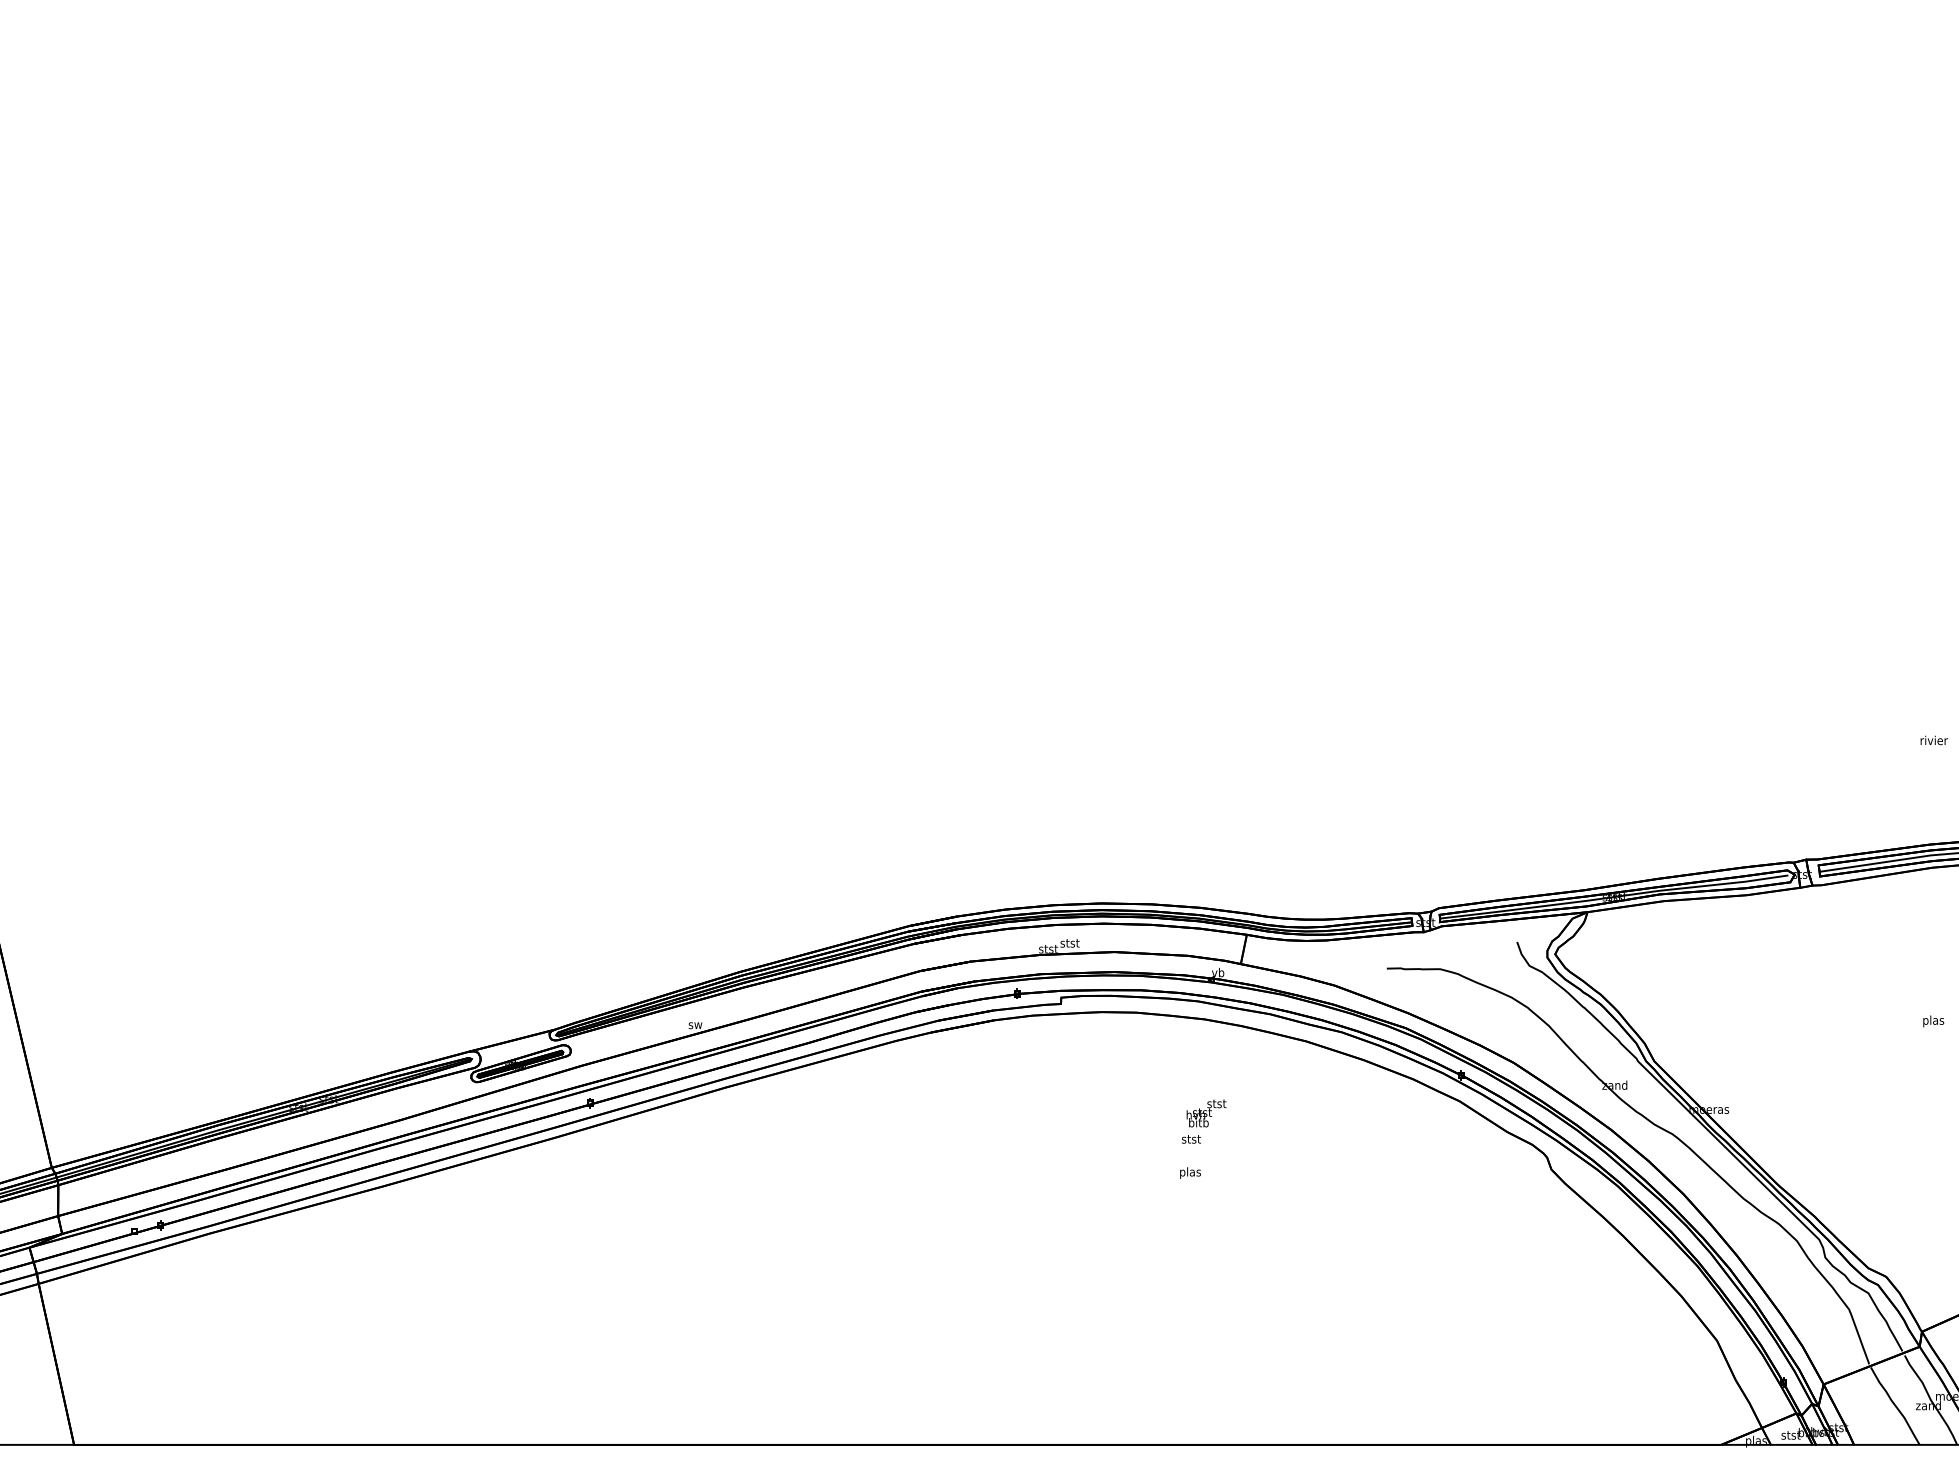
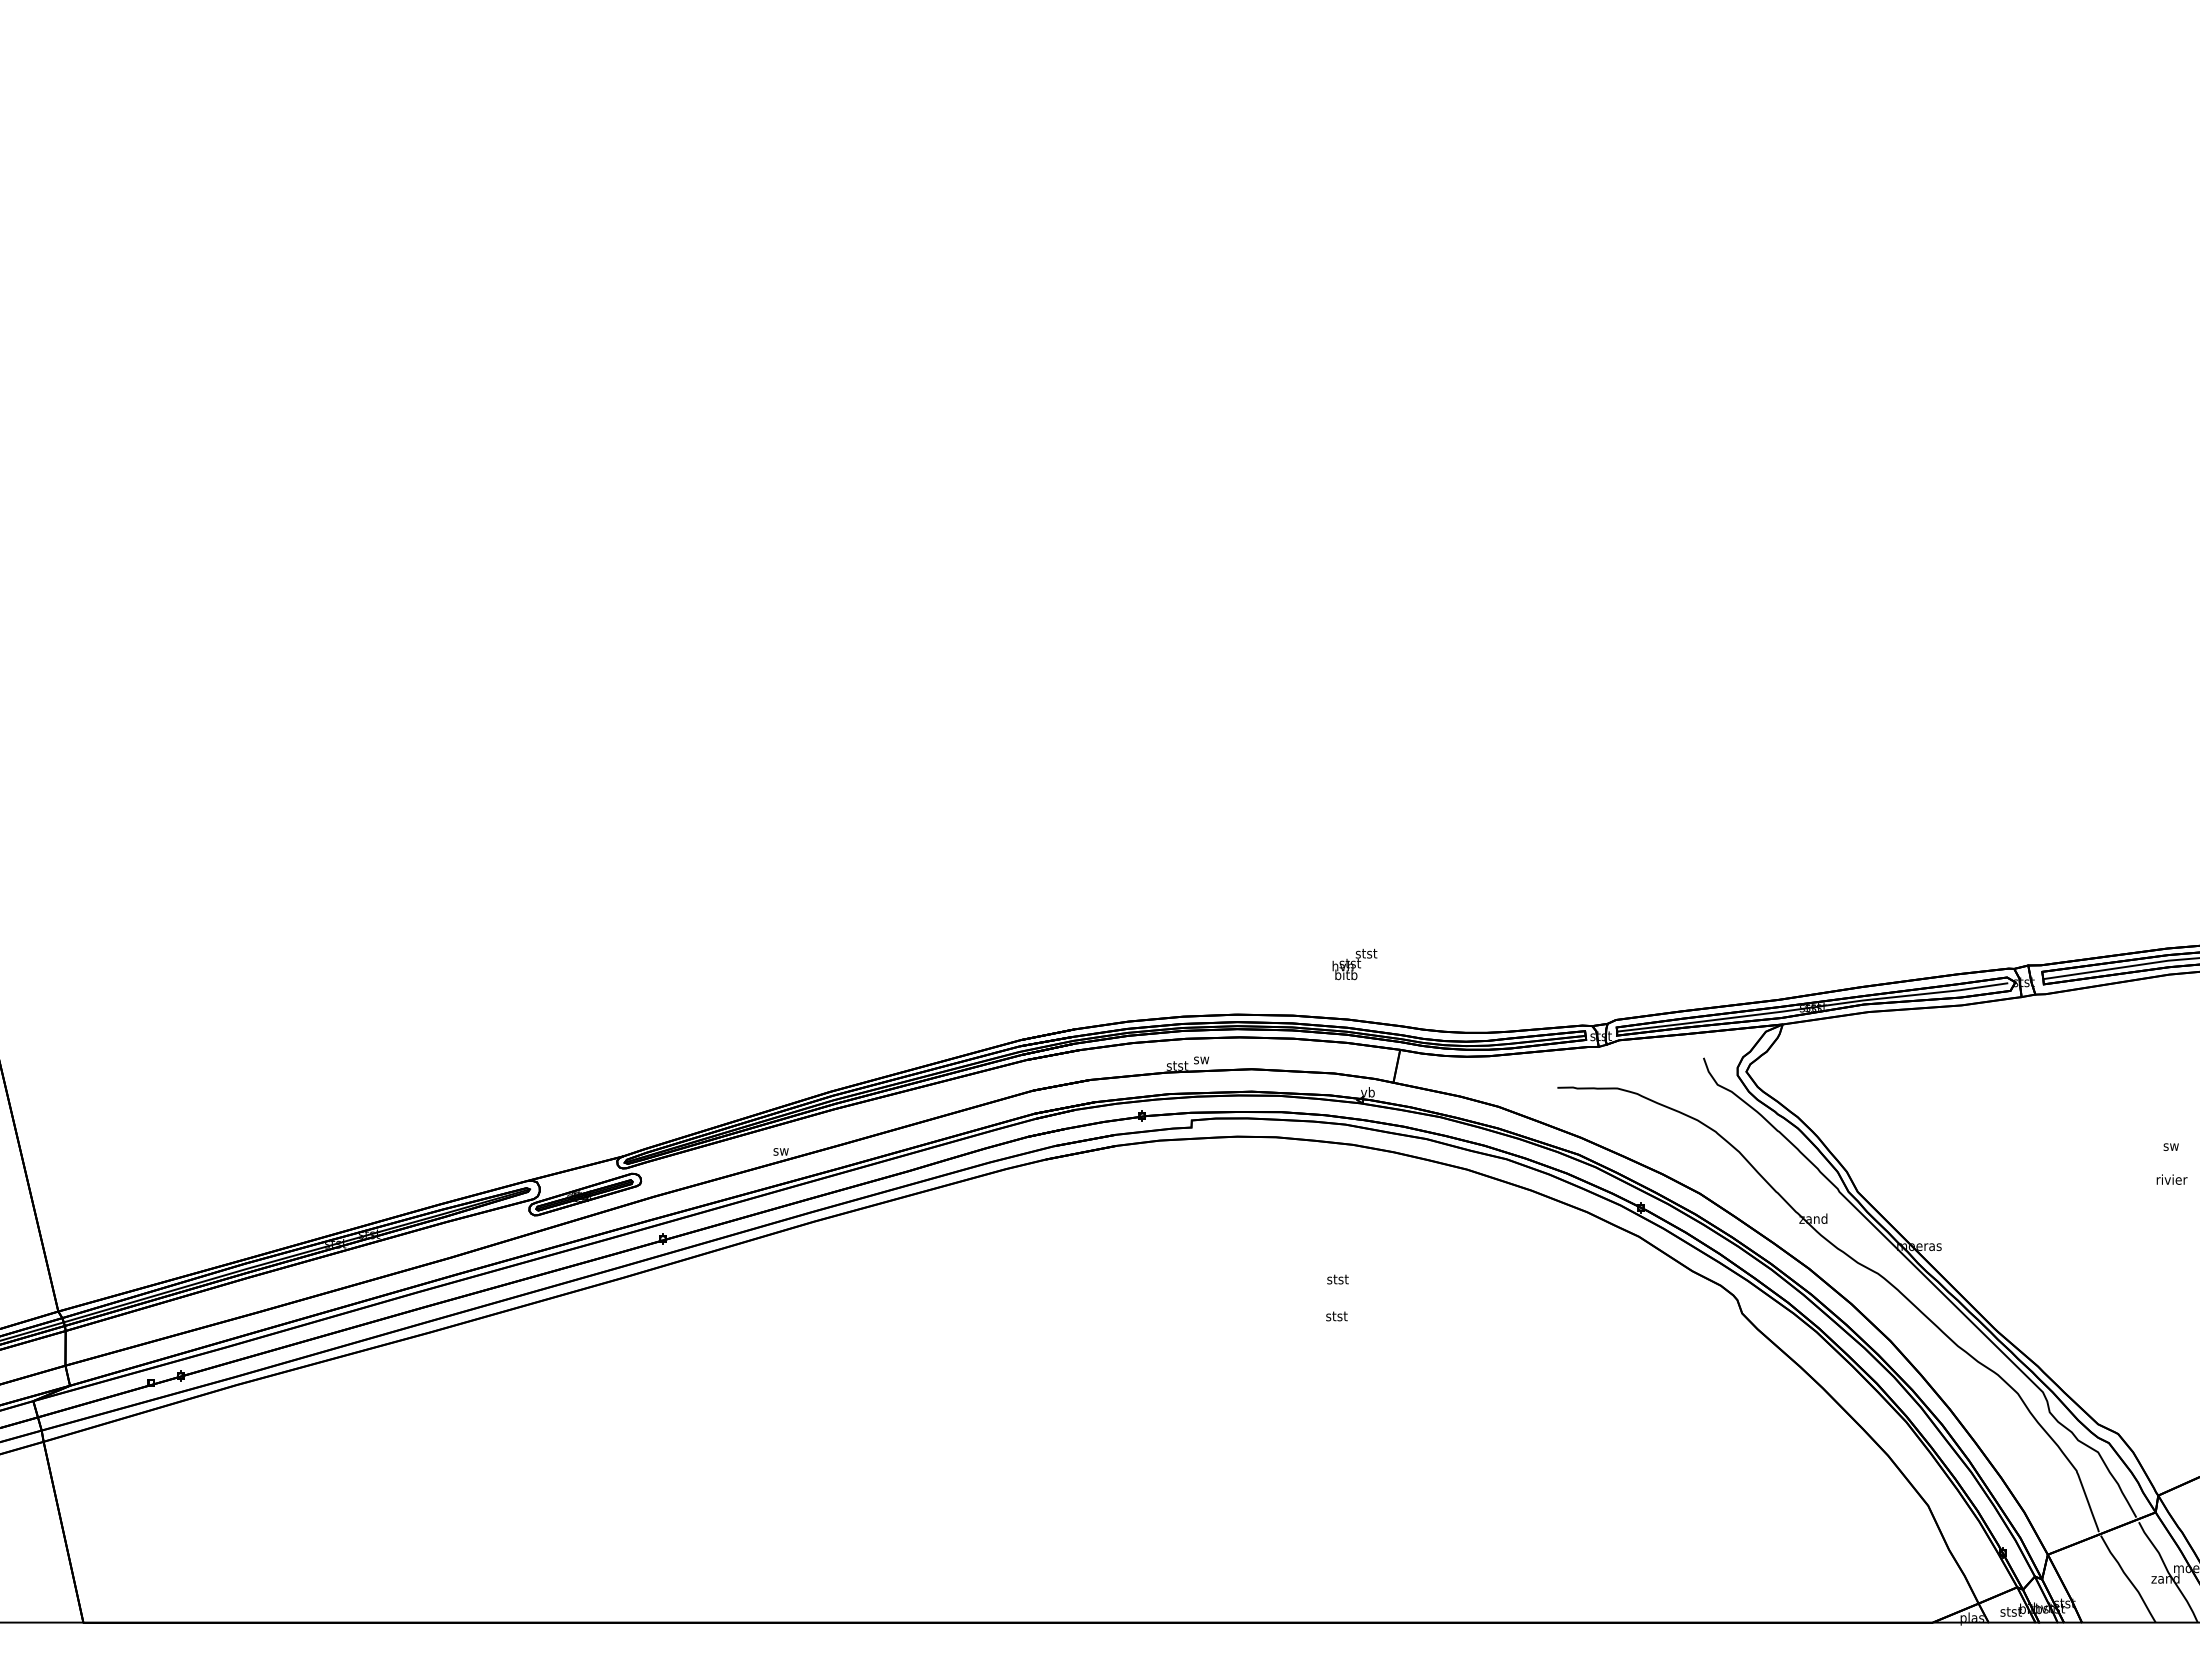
text: (1933, 740) -> (2171, 1179), moved
text: (1069, 943) -> (1201, 1059), stst -> sw
text: (1933, 1020) -> (2171, 1146), plas -> sw
text: (1206, 1113) -> (1354, 964), moved
text: (1190, 1172) -> (1336, 1316), plas -> stst

